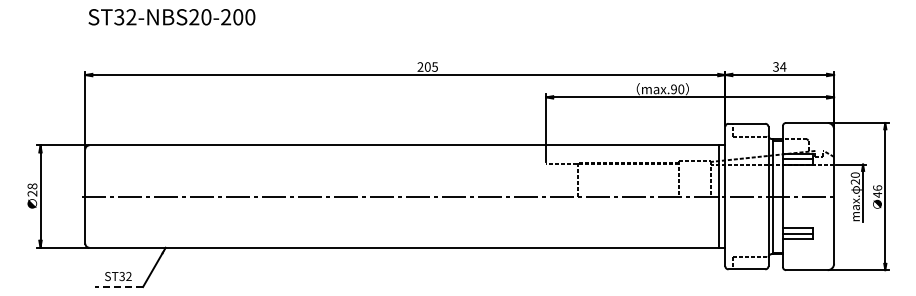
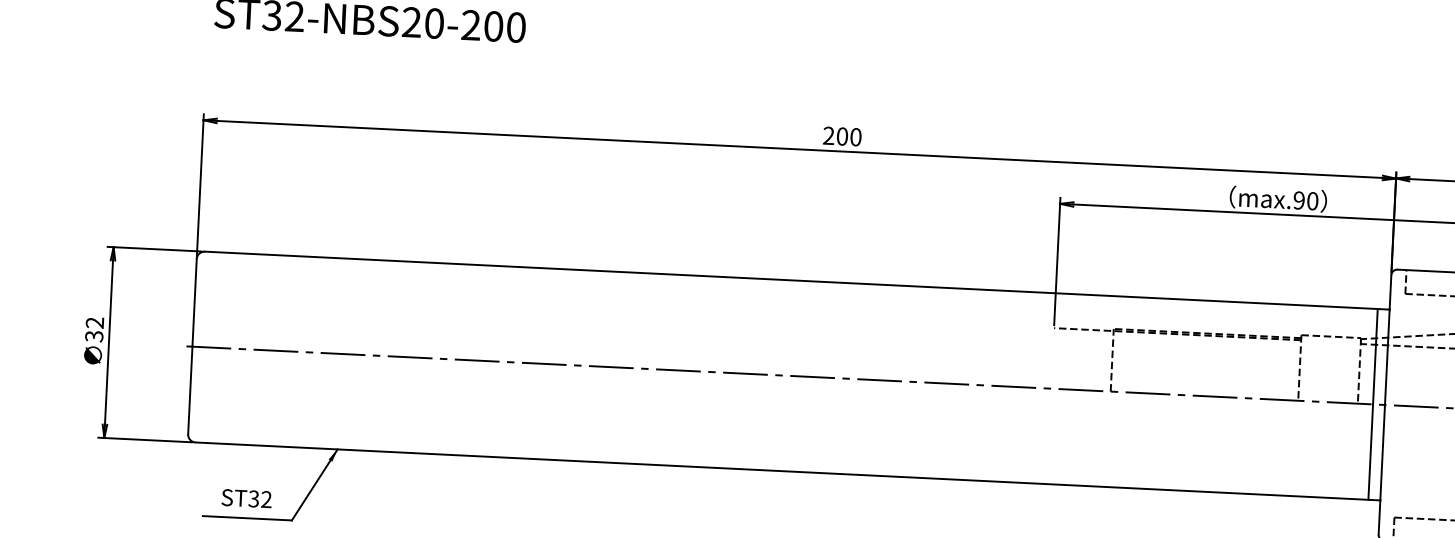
text: (434, 66) -> (854, 136), 205 -> 200
text: (32, 189) -> (94, 328), 28 -> 32
line: (119, 287) -> (247, 519), dashed -> solid

